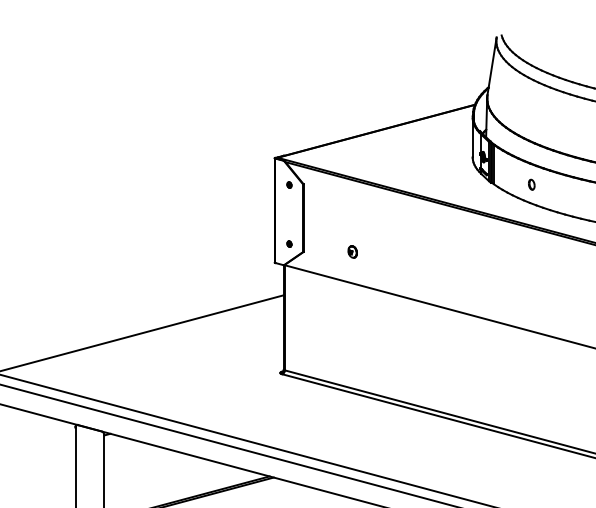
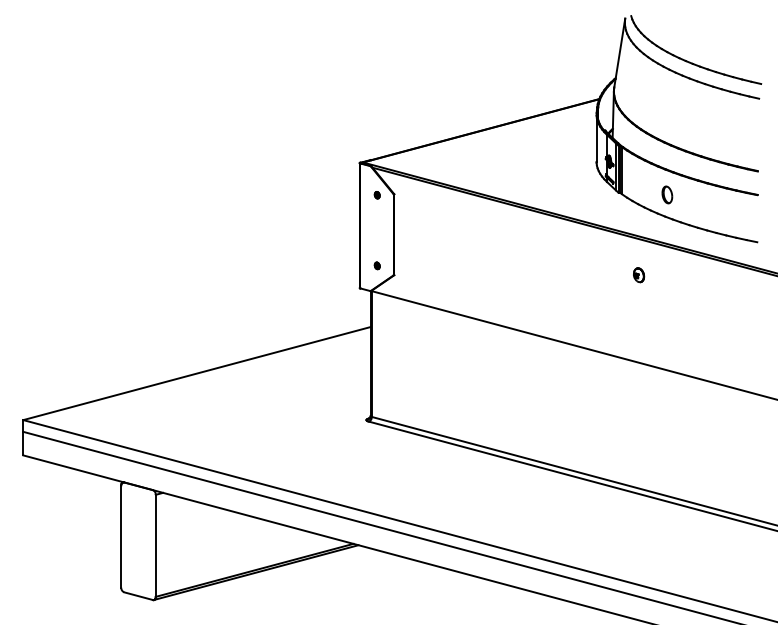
part: (531, 184) -> (666, 194), size x1.4
part: (353, 252) -> (639, 275), moved

